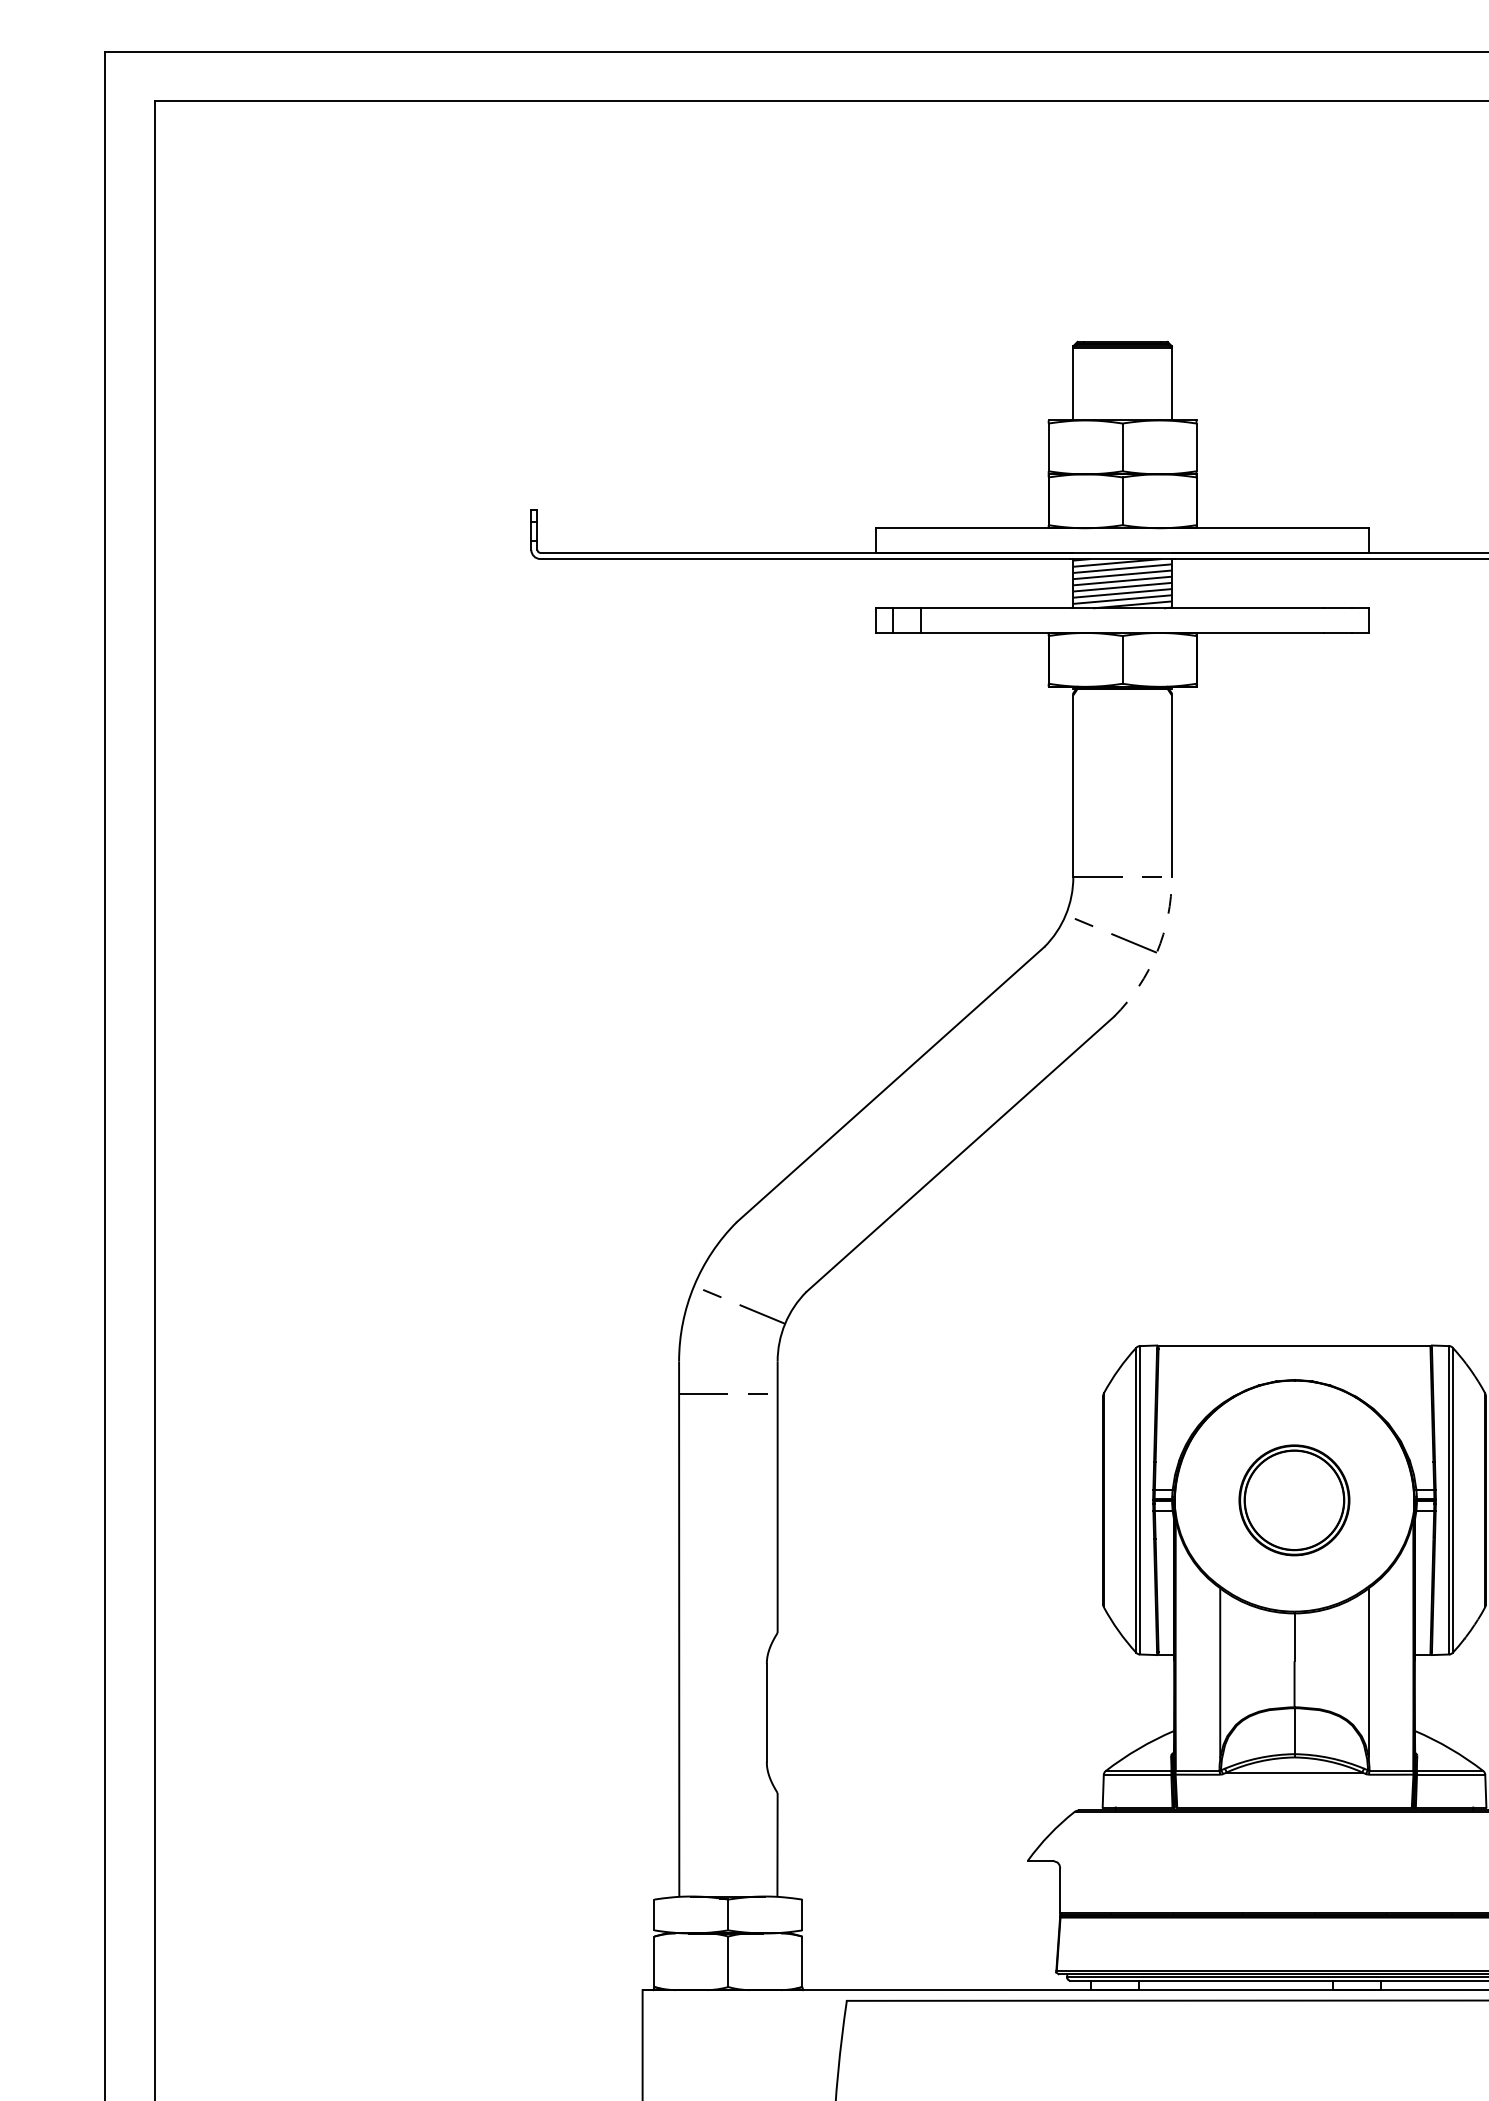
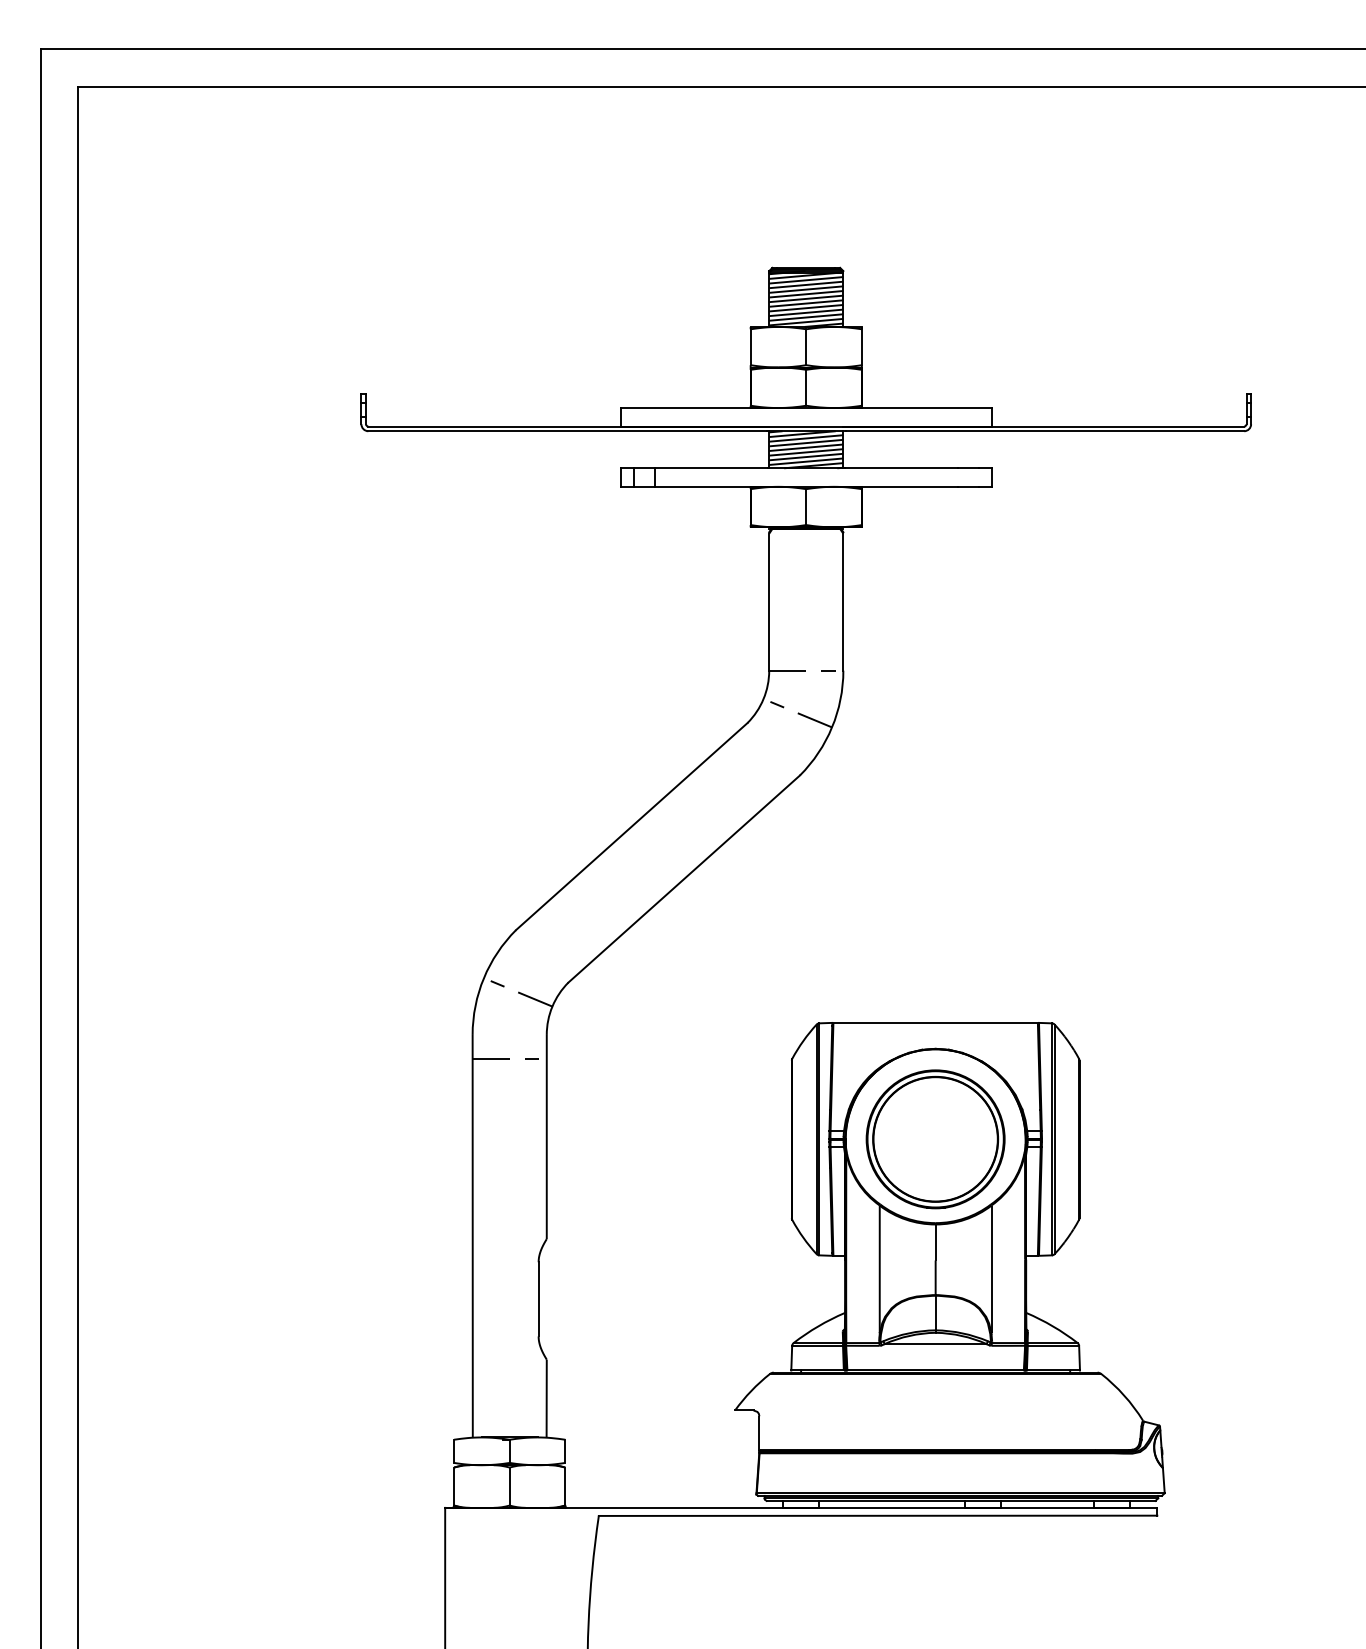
hatch: (1122, 382) -> (806, 298), added
arc: (1157, 952) -> (832, 727), dashed -> solid
part: (1294, 1500) -> (935, 1139), size x1.67

